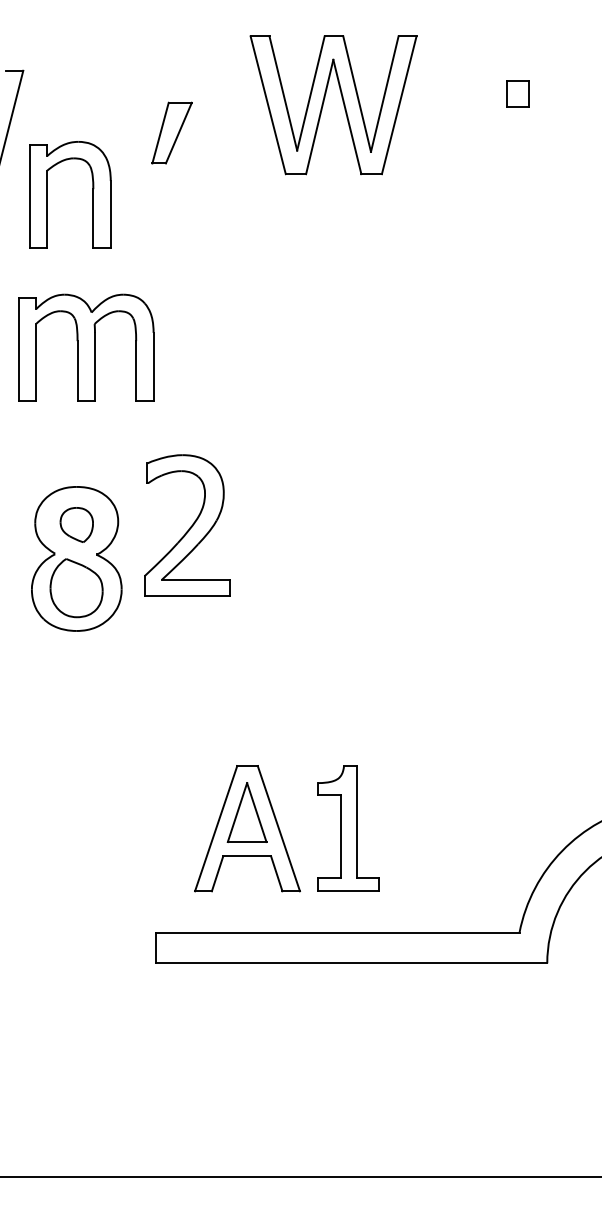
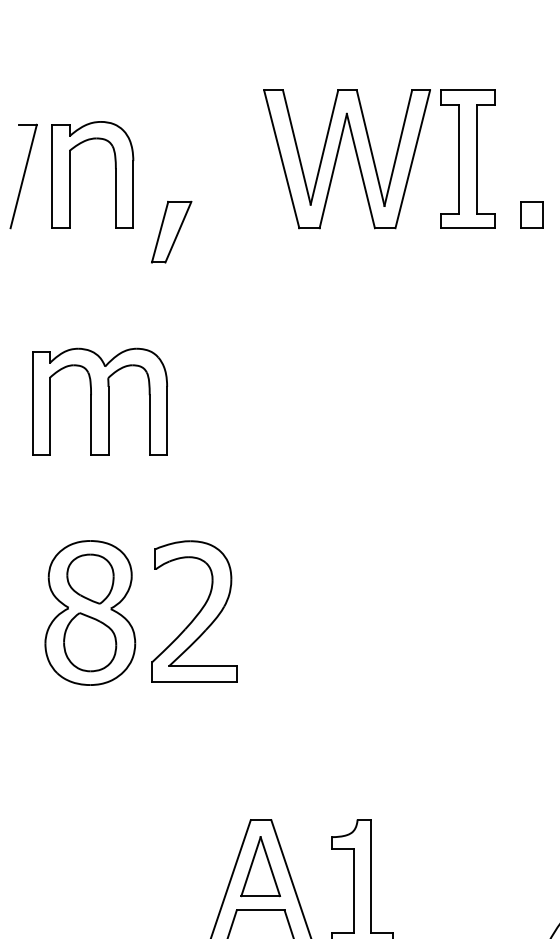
part: (517, 93) -> (531, 214), moved
part: (454, 104) -> (468, 158), added
part: (171, 132) -> (171, 231), moved
part: (92, 194) -> (115, 174), moved
part: (76, 524) -> (90, 578), size x1.43
part: (187, 525) -> (195, 611), moved

